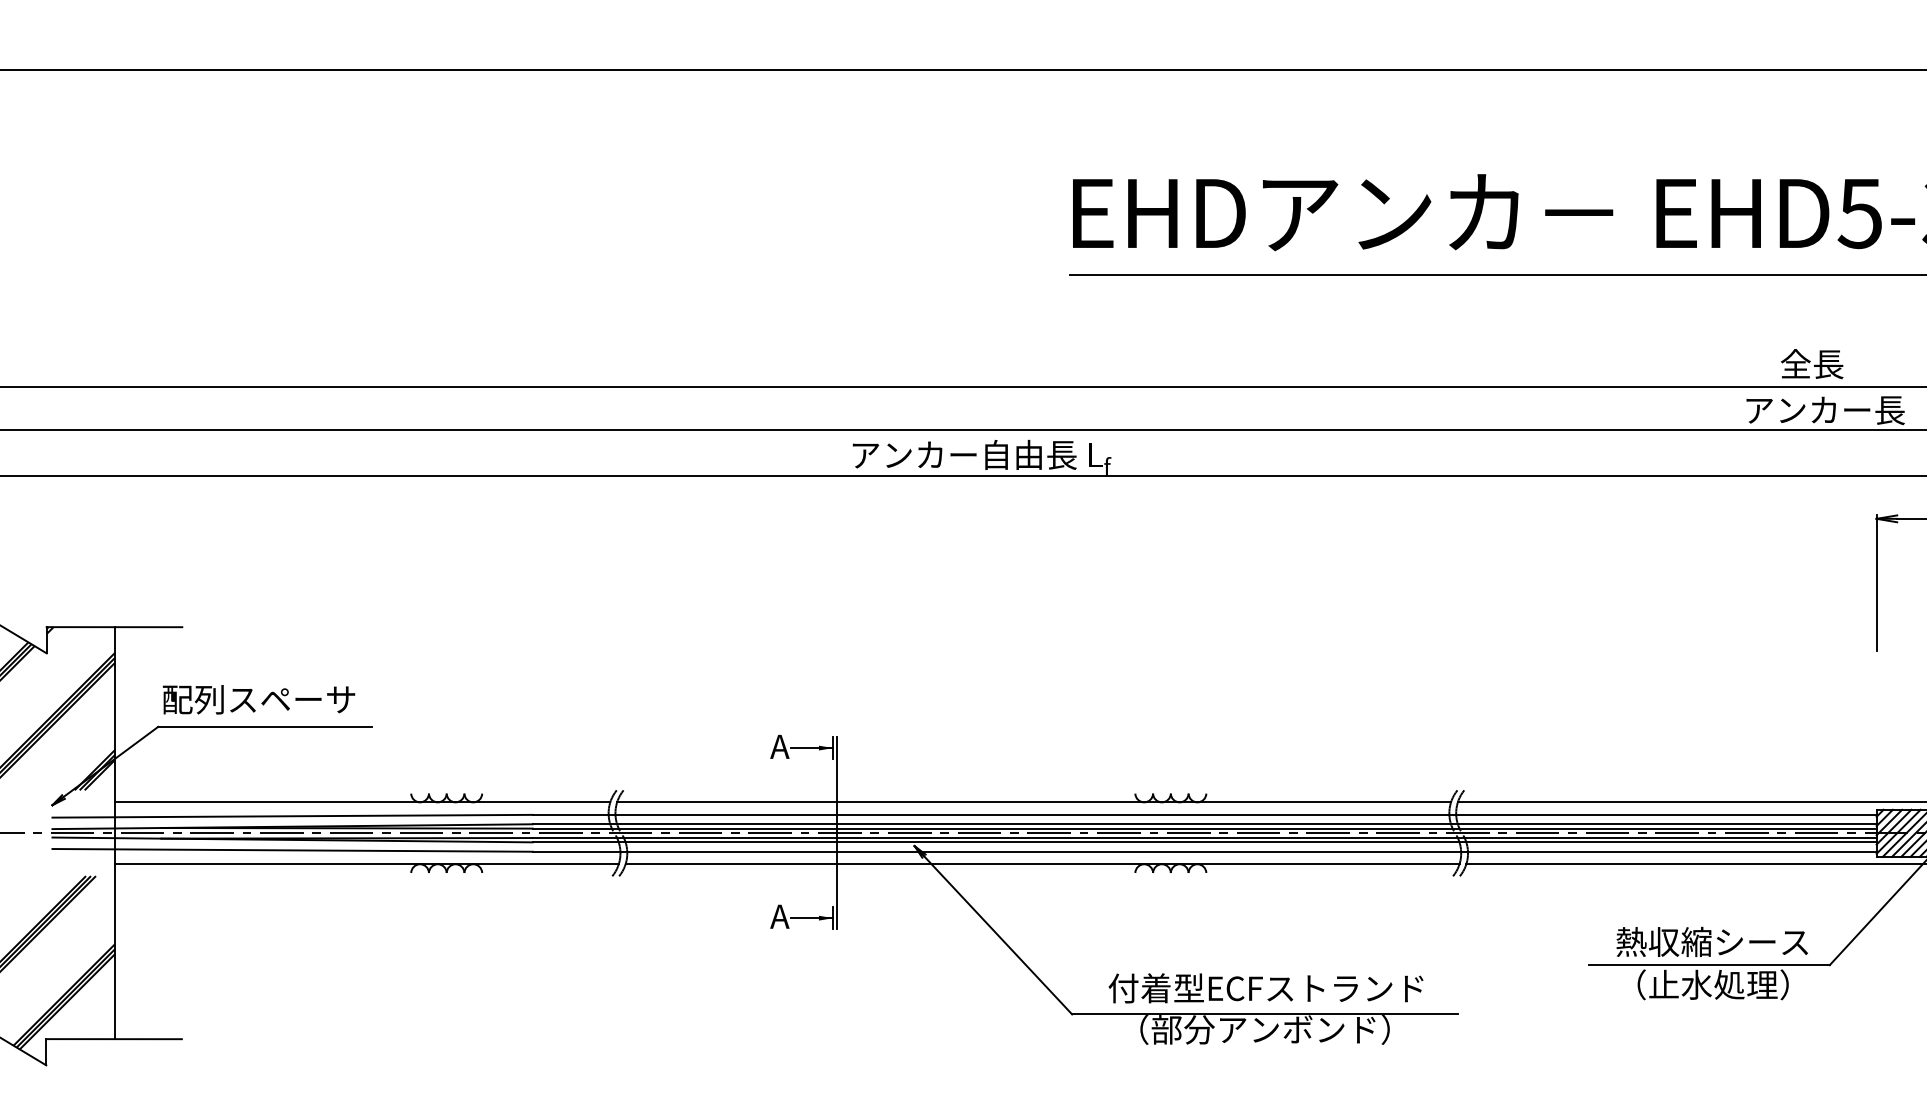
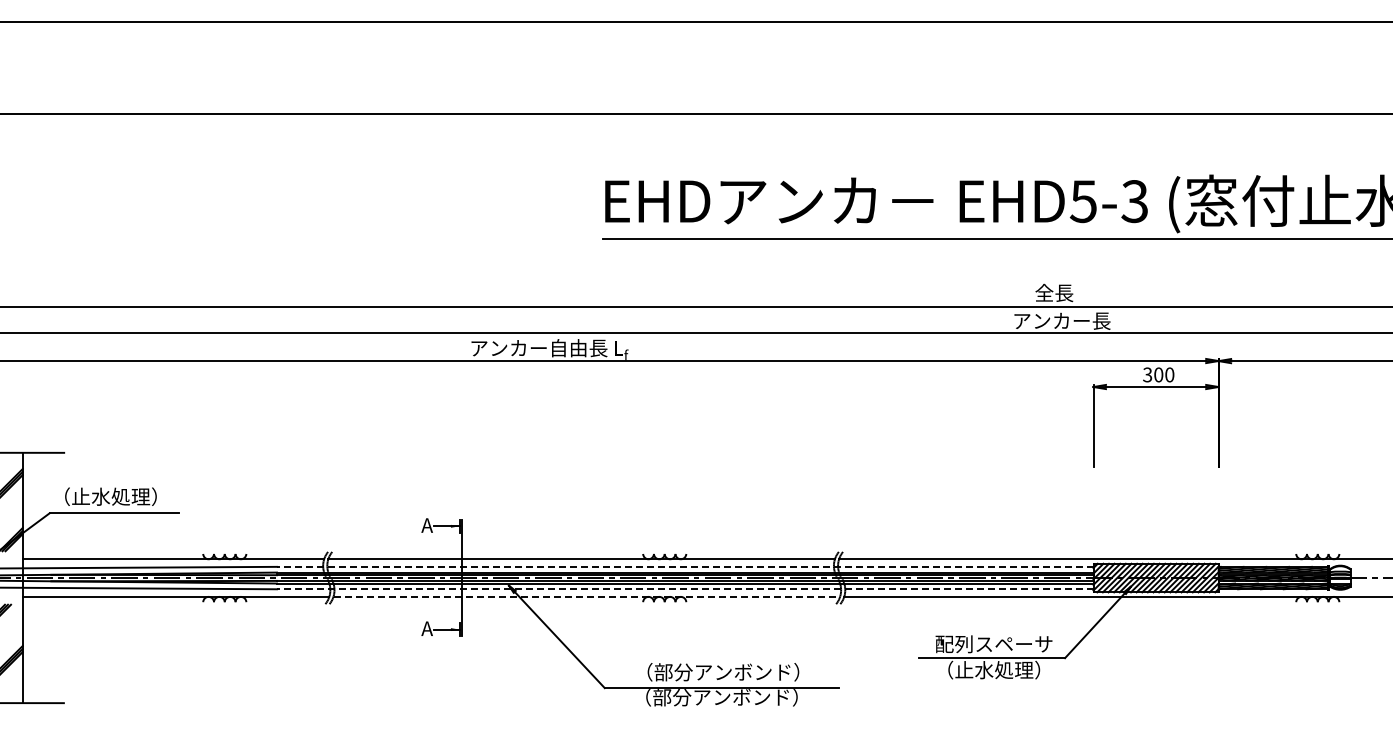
text: (258, 699) -> (110, 496), 配列スペーサ -> （止水処理）
line: (1203, 814) -> (684, 566), solid -> dashed
line: (1203, 852) -> (684, 589), solid -> dashed
line: (1043, 863) -> (587, 596), solid -> dashed
text: (1712, 942) -> (993, 644), 熱収縮シース -> 配列スペーサ
text: (1265, 988) -> (722, 672), 付着型ECFストランド -> （部分アンボンド）

